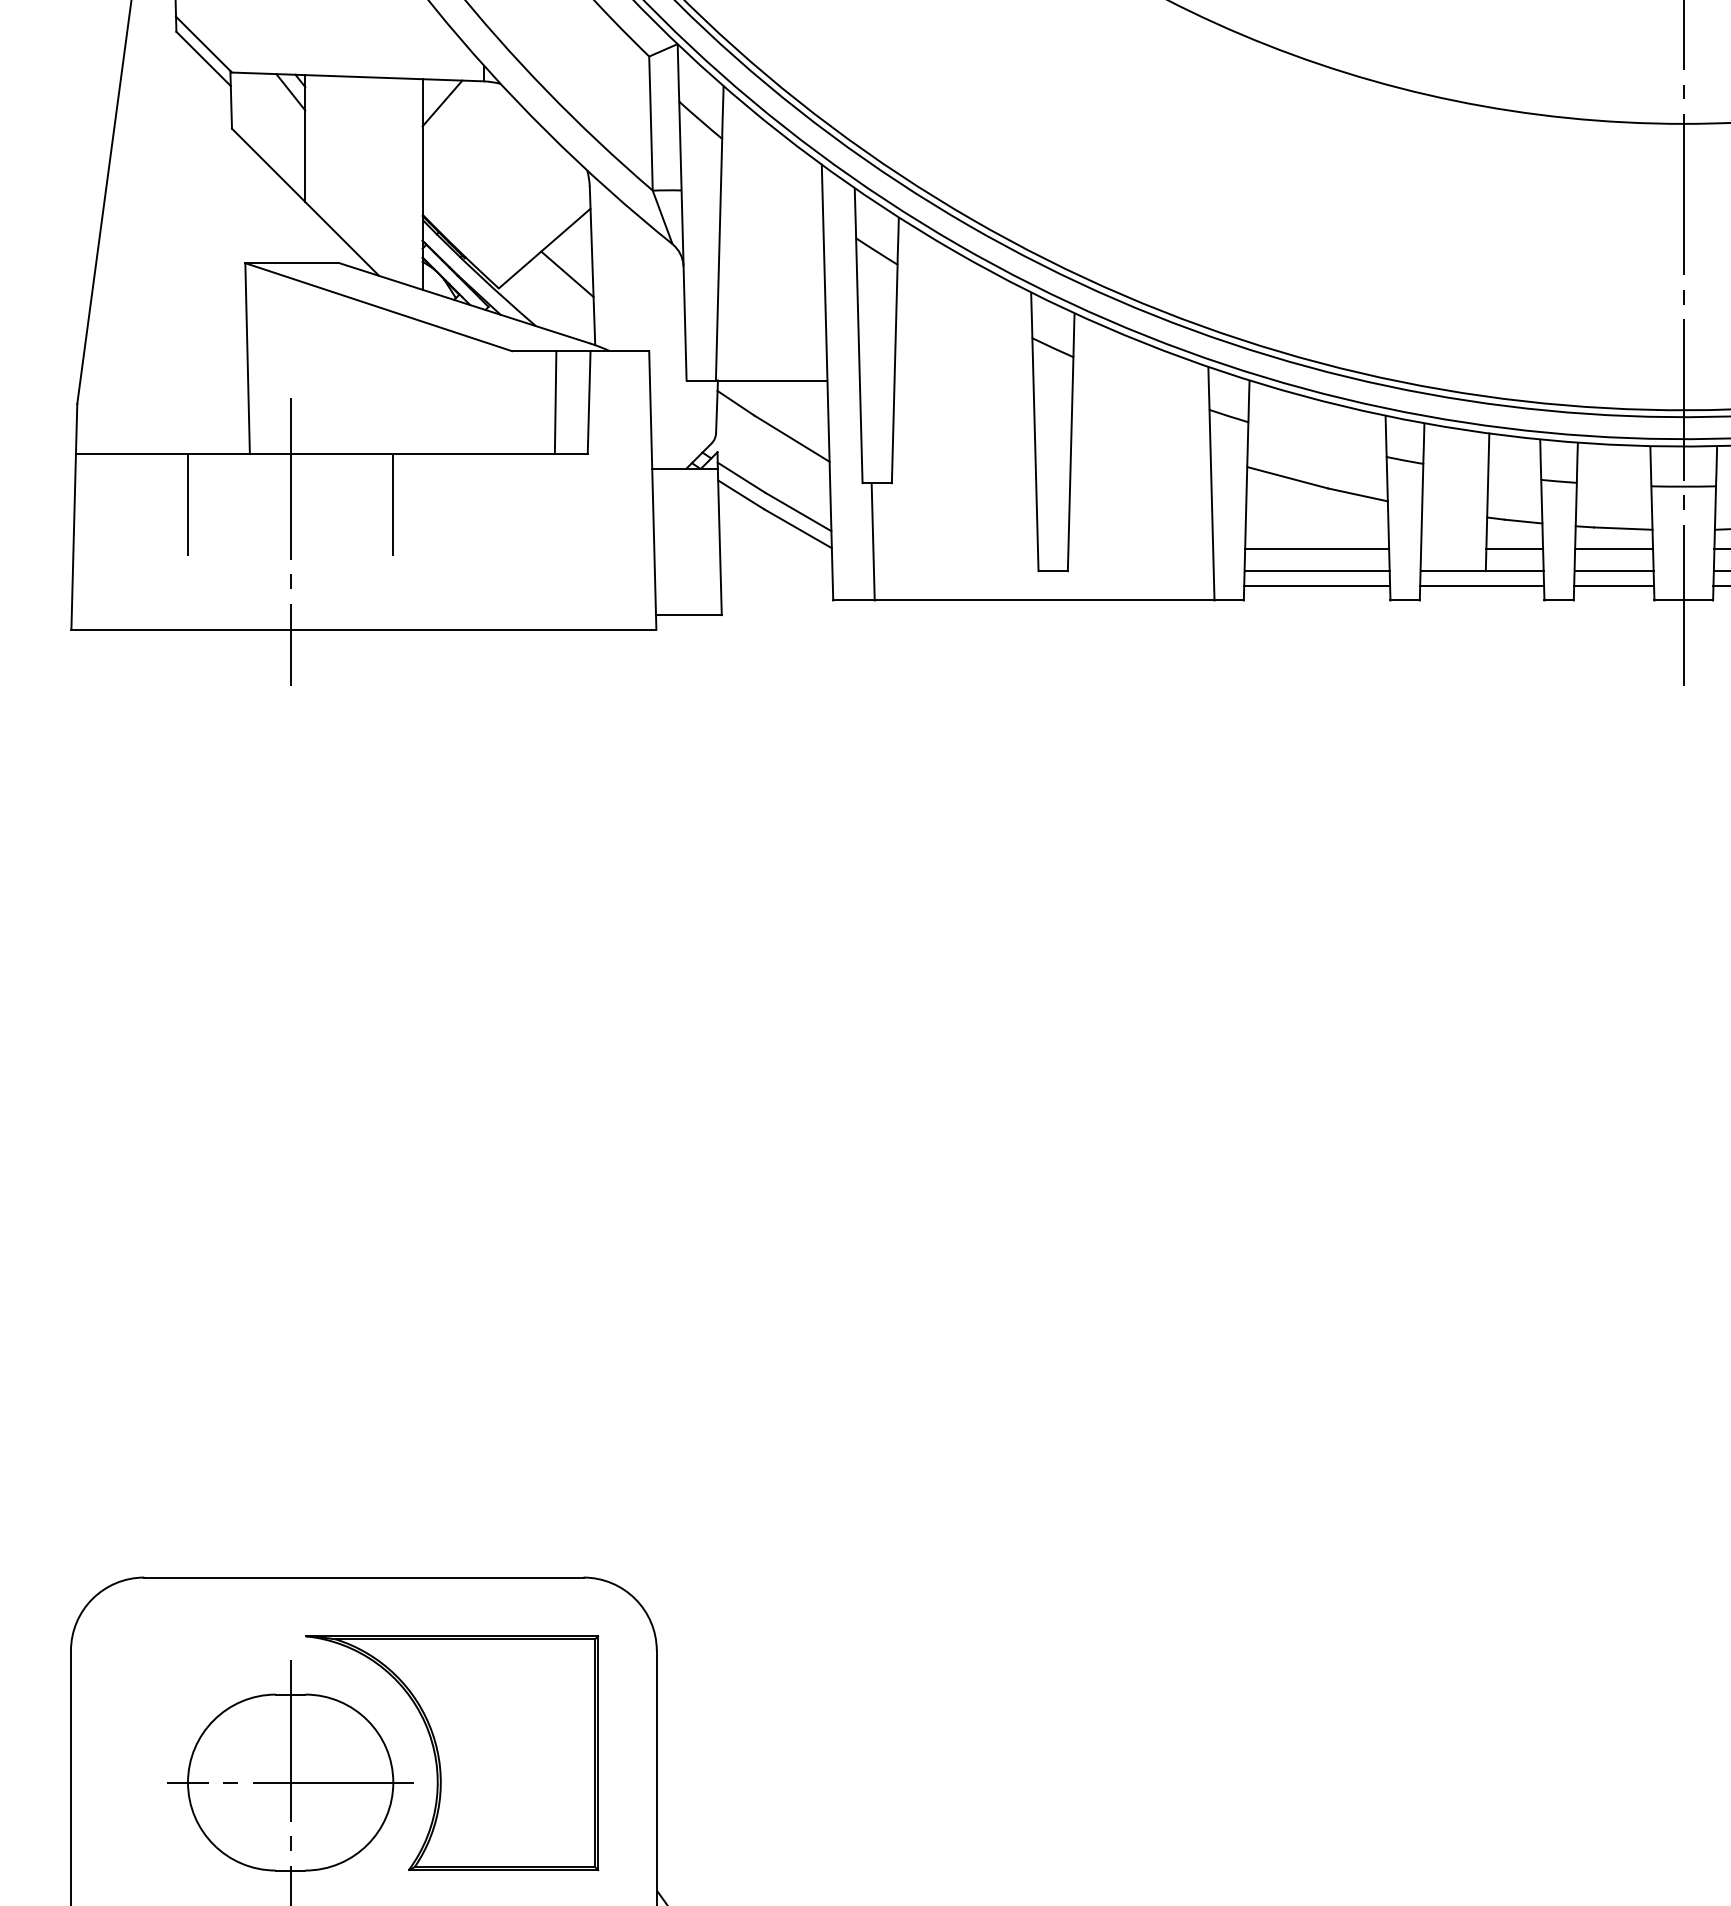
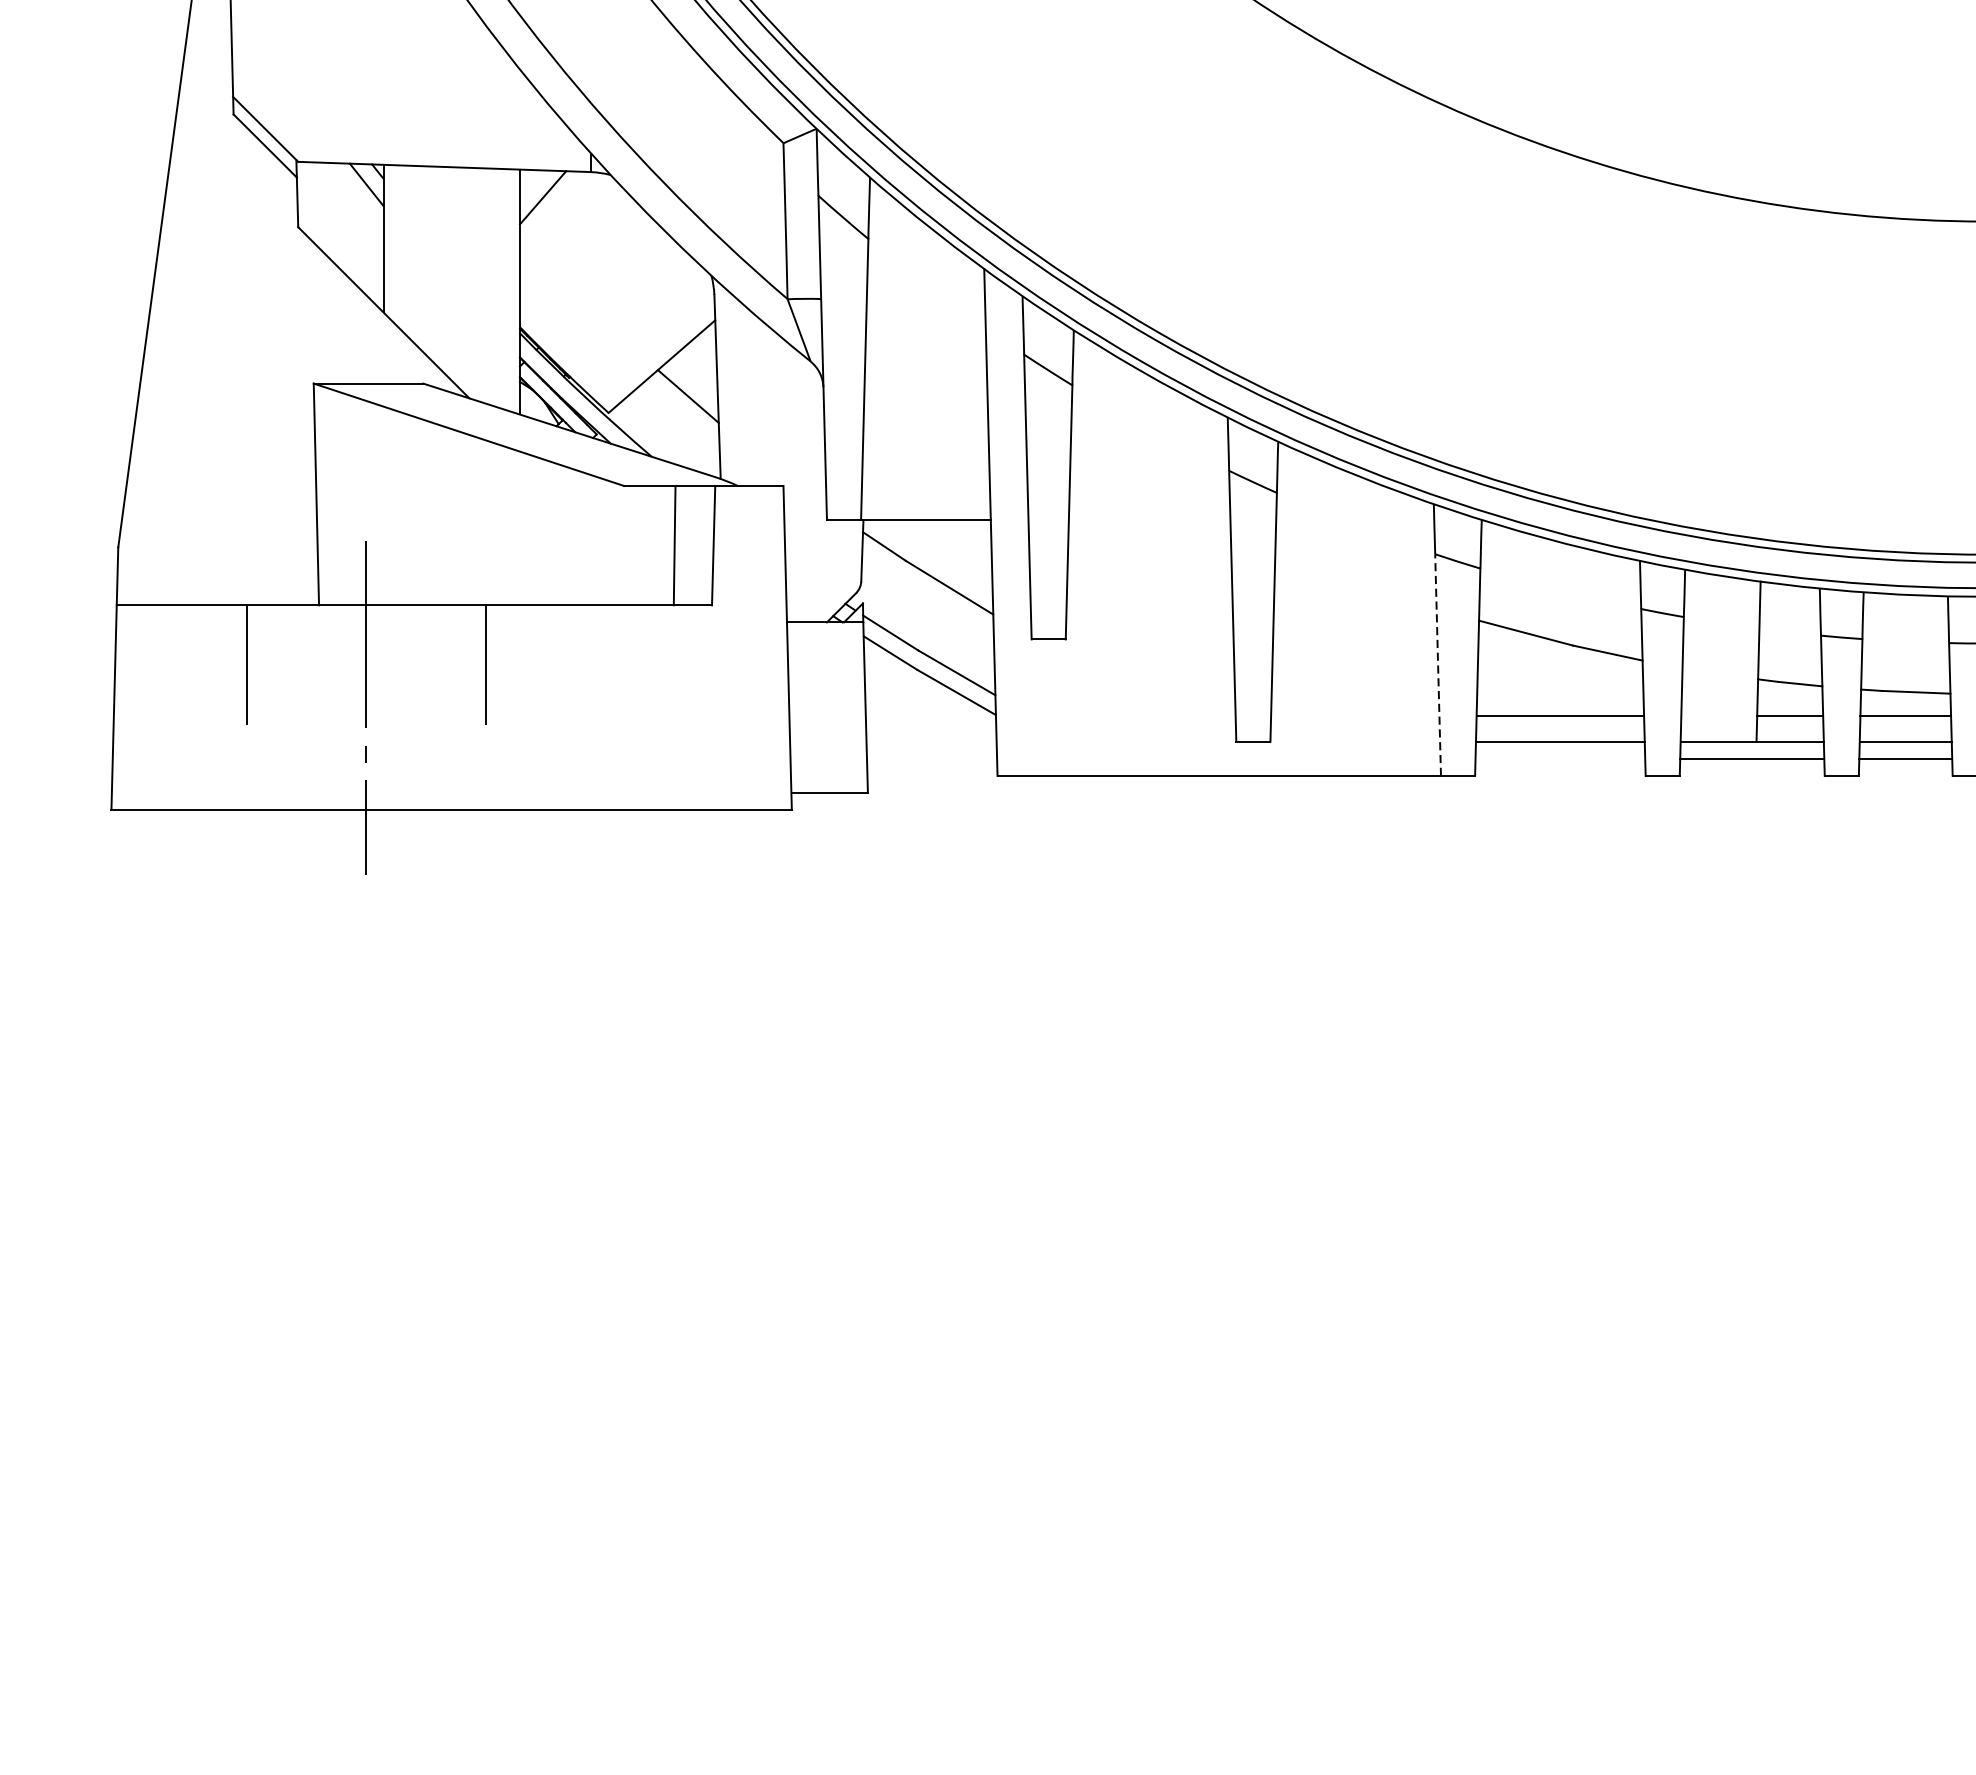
line: (1212, 504) -> (1438, 664), solid -> dashed
line: (872, 541) -> (1043, 707), removed
line: (1317, 585) -> (1560, 758), removed

